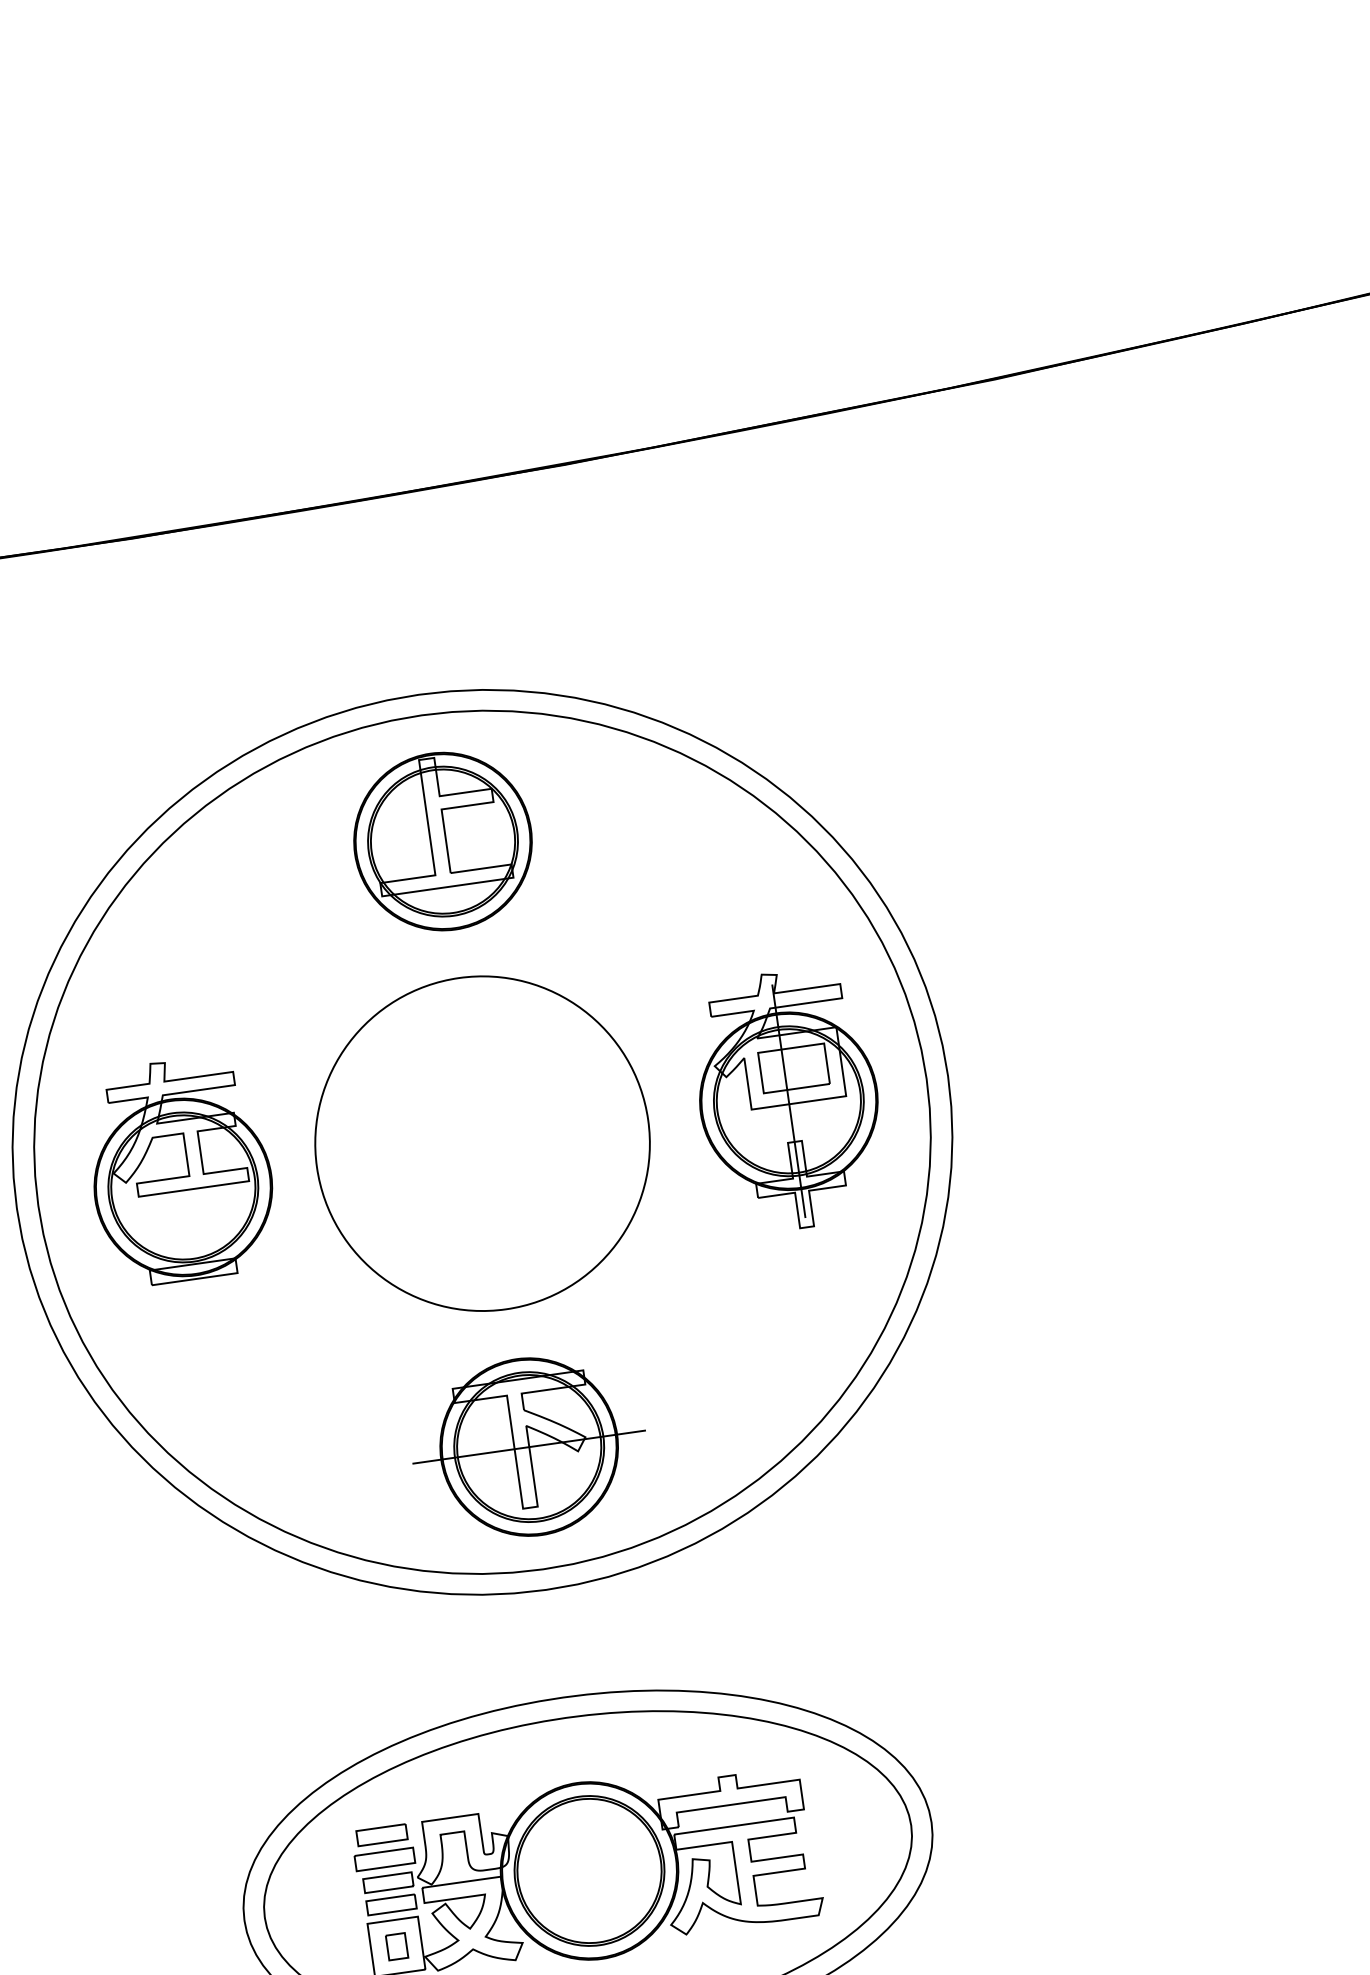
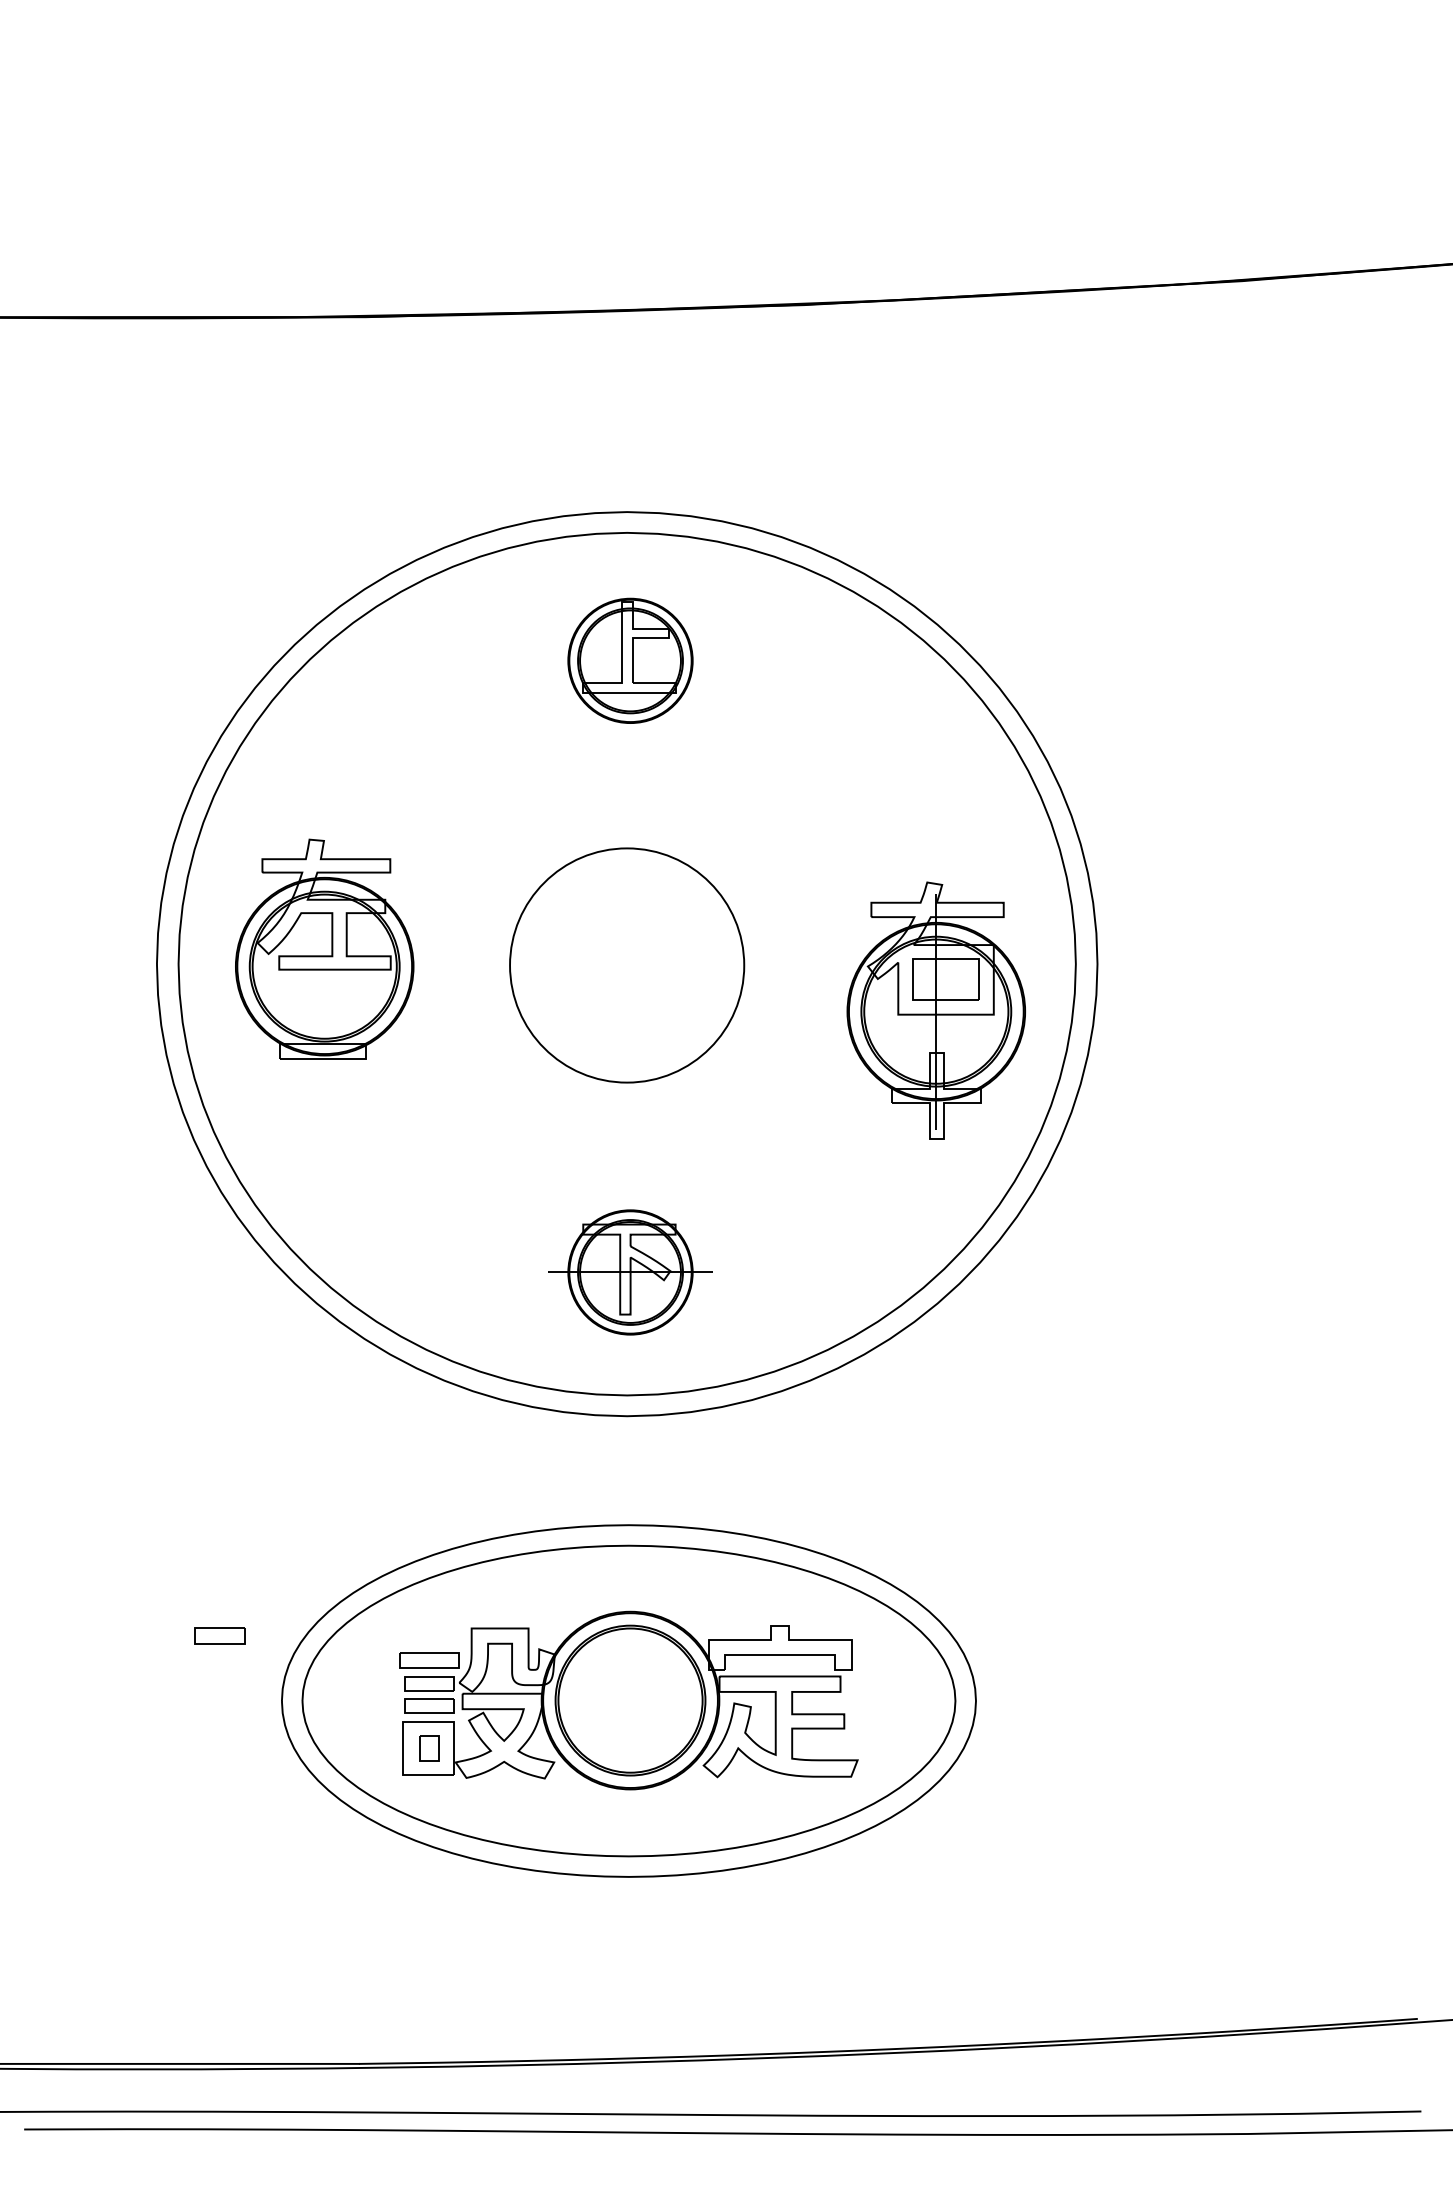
part: (442, 841) -> (630, 660), size x0.7
part: (787, 1100) -> (935, 1010), moved
circle: (481, 1143) -> (626, 965), size x0.7
part: (529, 1447) -> (630, 1272), size x0.7
part: (381, 1834) -> (219, 1635), moved

